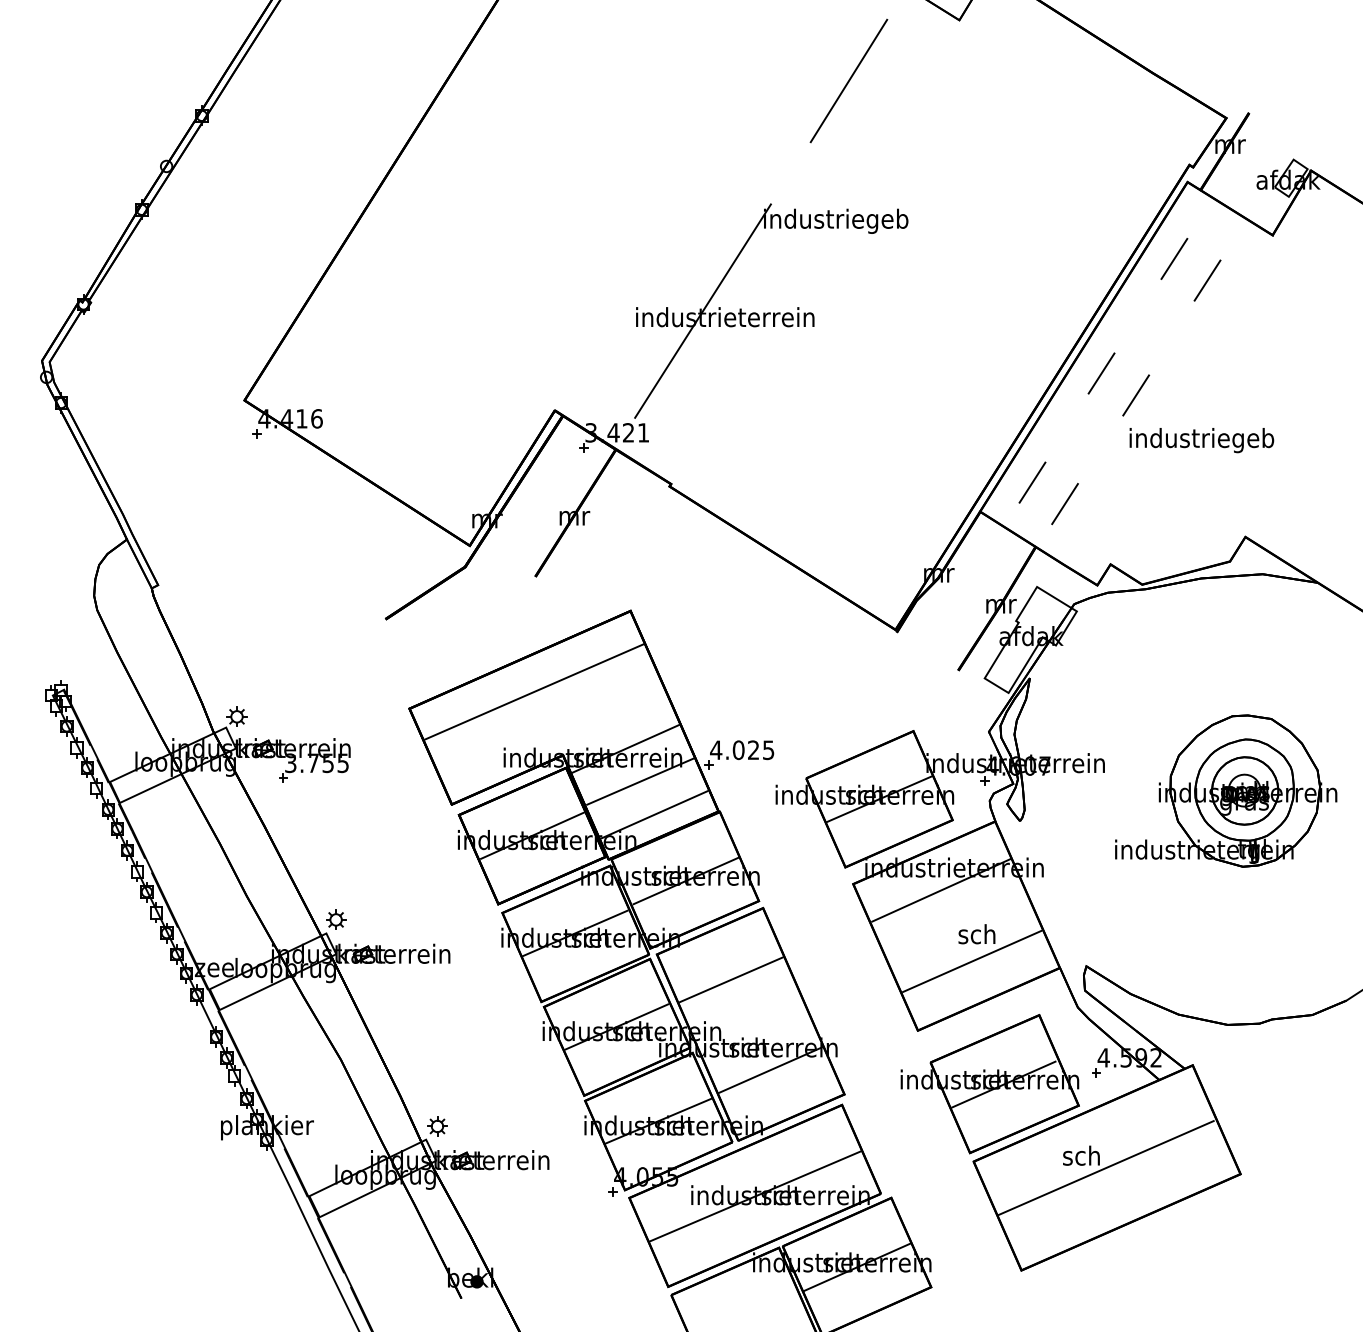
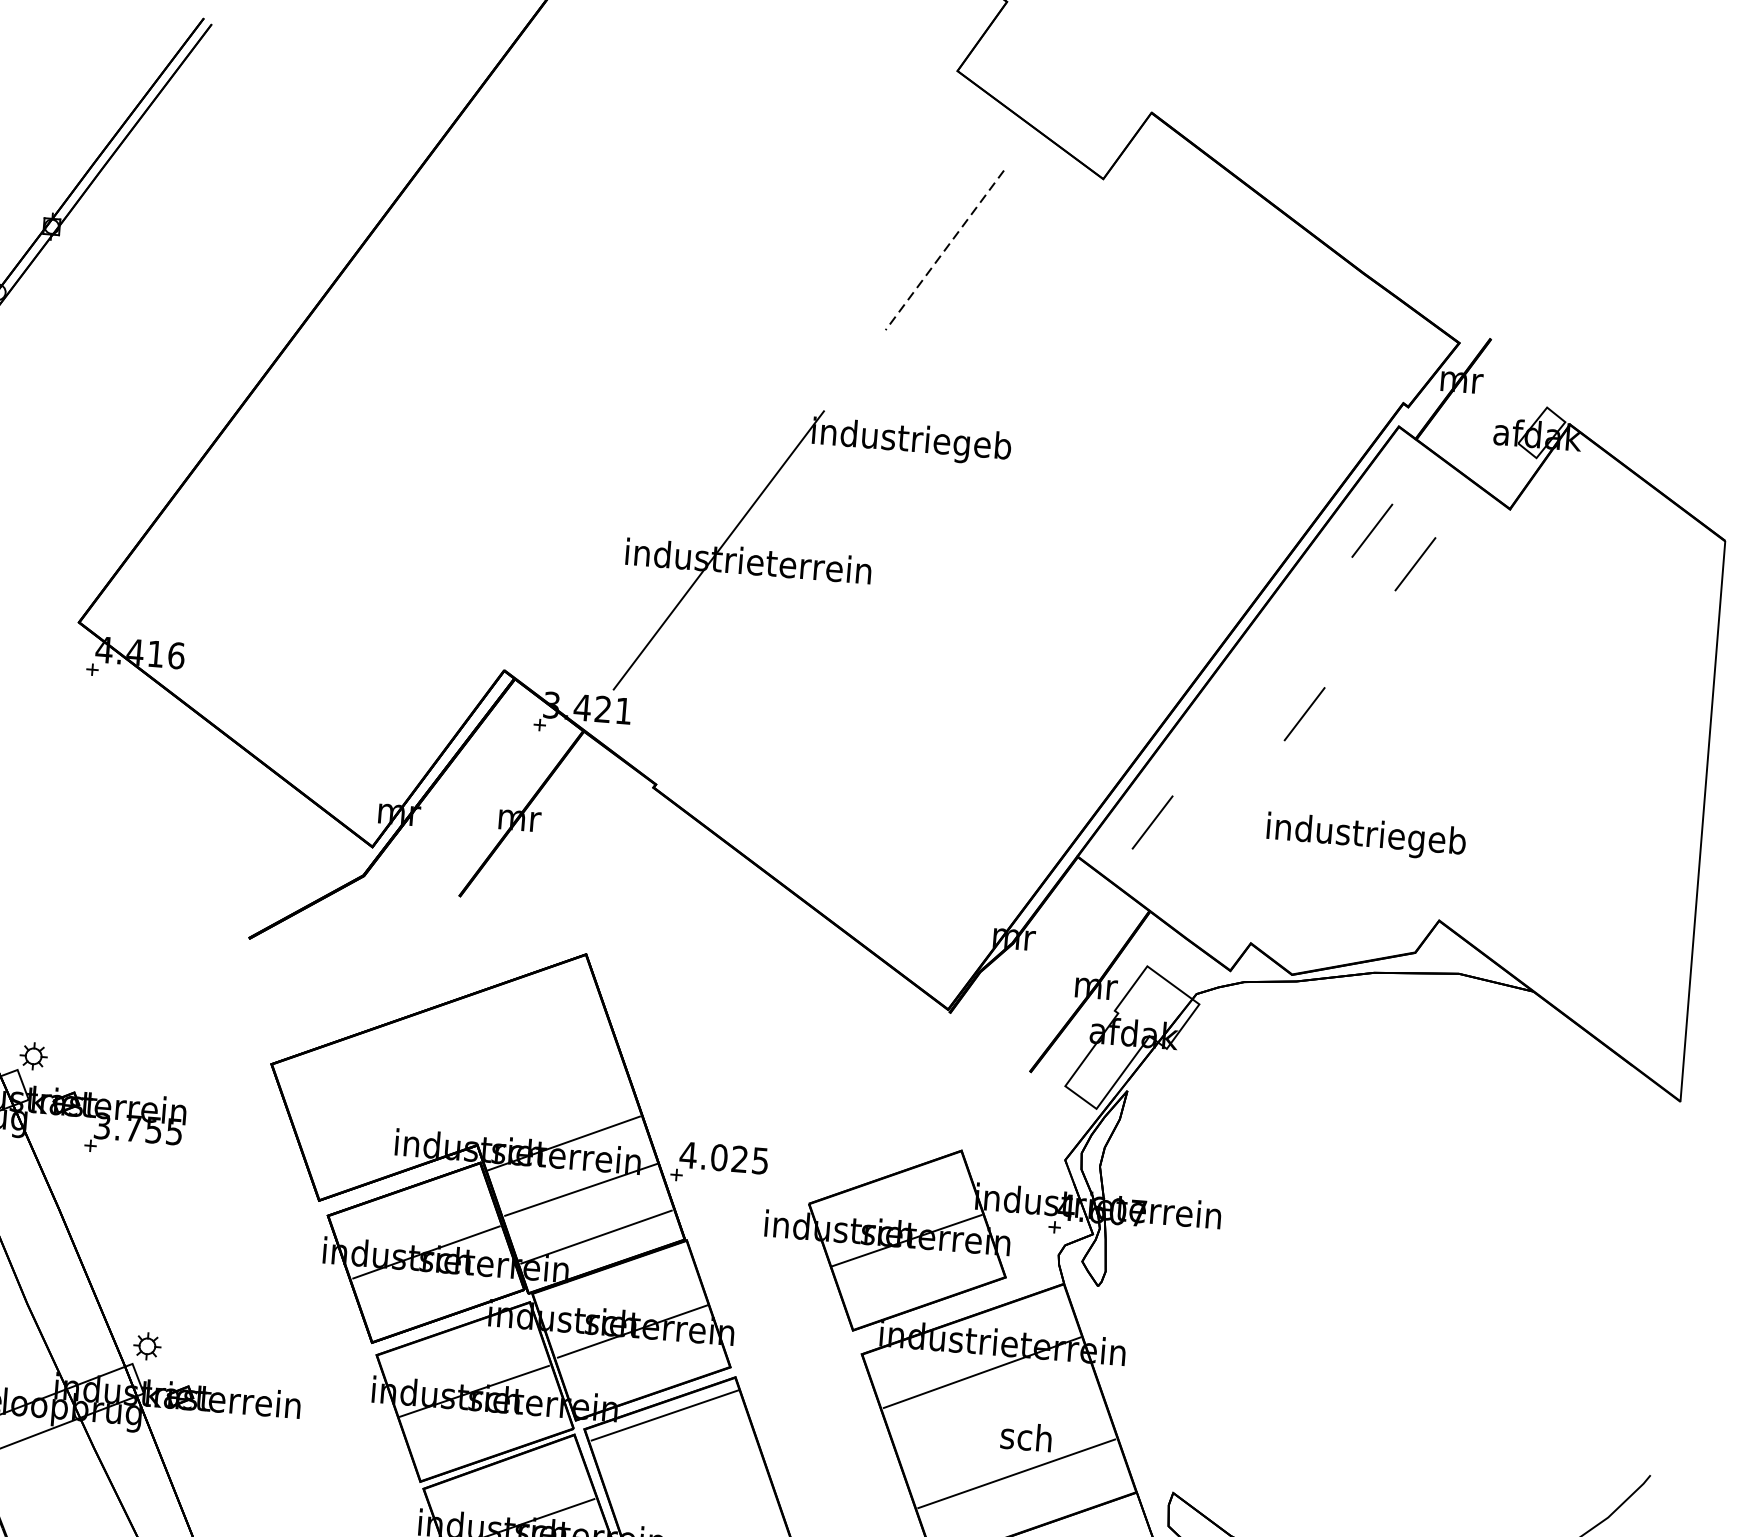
line: (848, 81) -> (944, 250), solid -> dashed
line: (1101, 373) -> (1259, 680), removed
text: (1201, 440) -> (1365, 836), moved
line: (1064, 504) -> (1194, 856), removed
line: (534, 691) -> (445, 1054), removed
part: (1226, 790) -> (1385, 1266), removed
line: (730, 979) -> (663, 1414), moved

